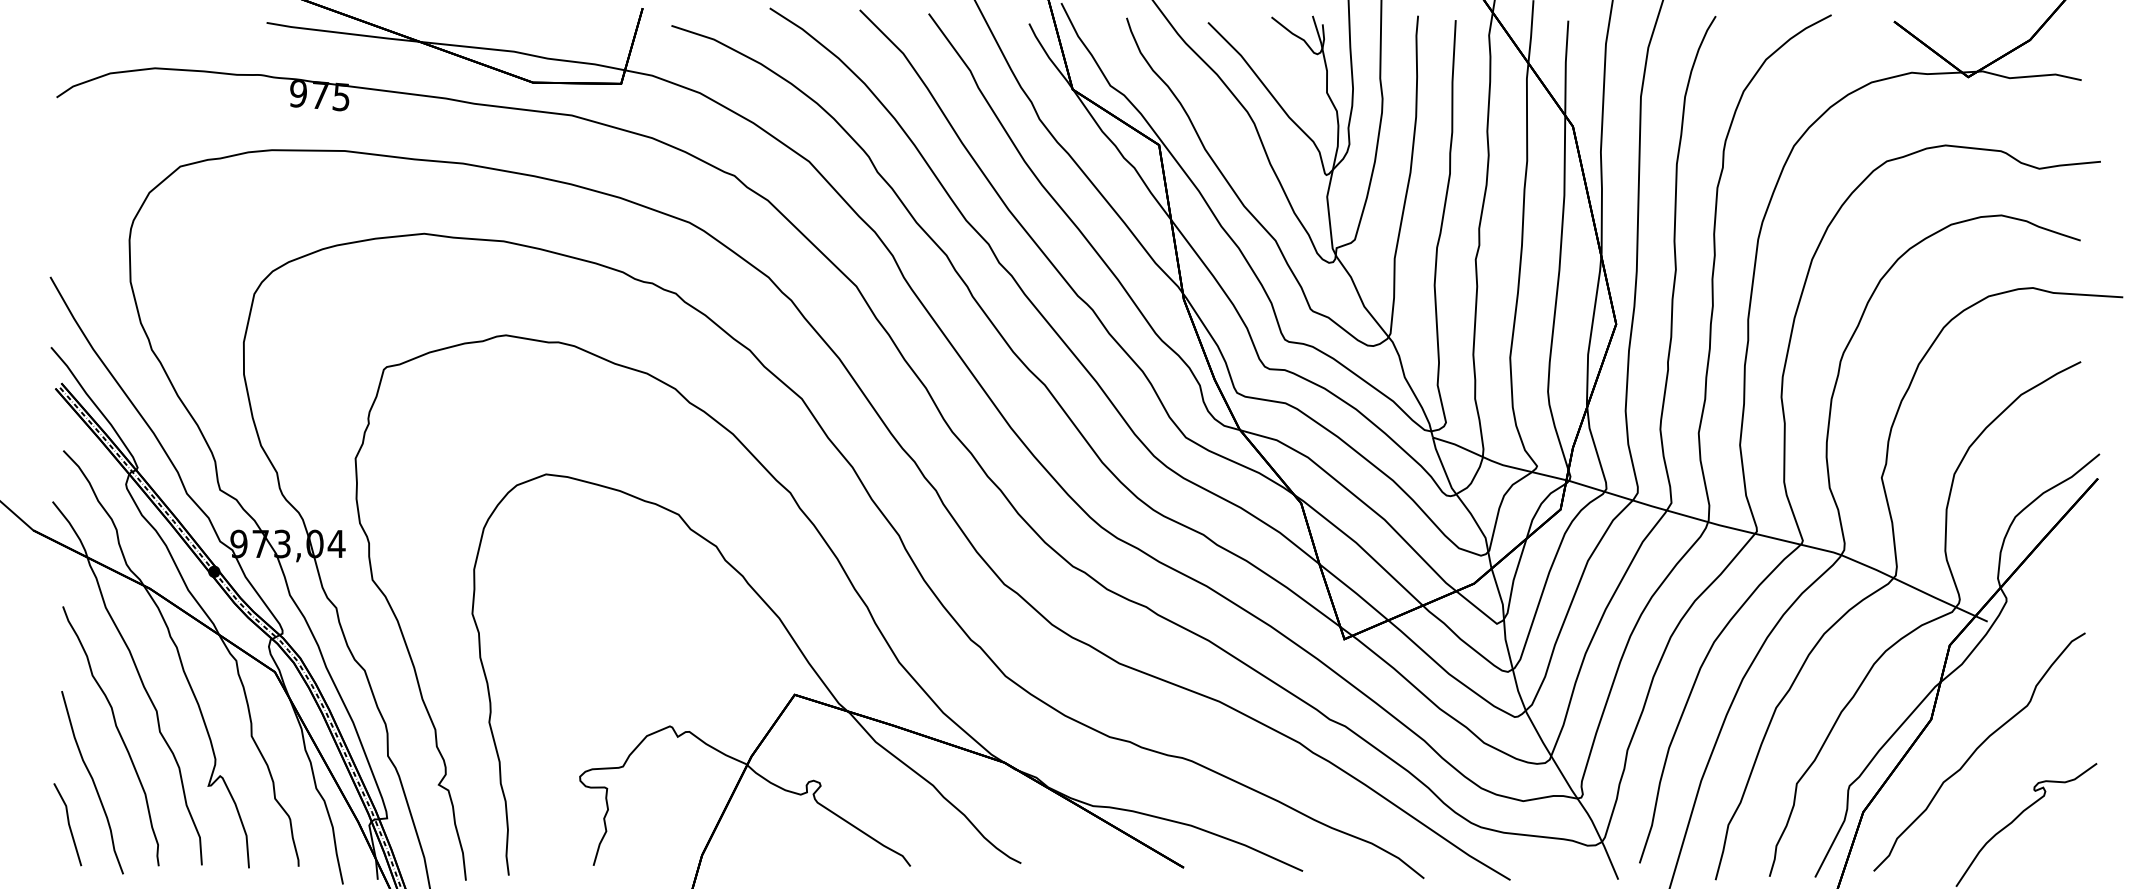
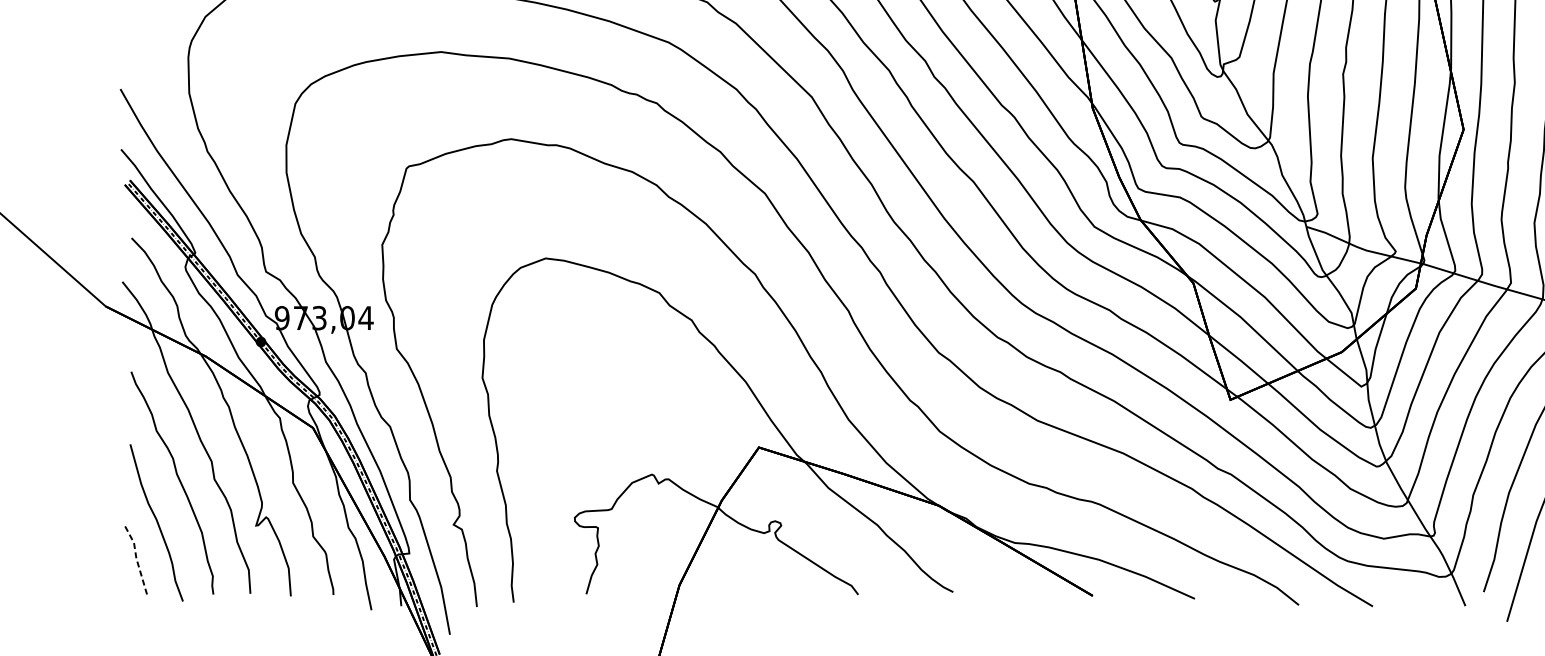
line: (68, 823) -> (136, 557), solid -> dashed

